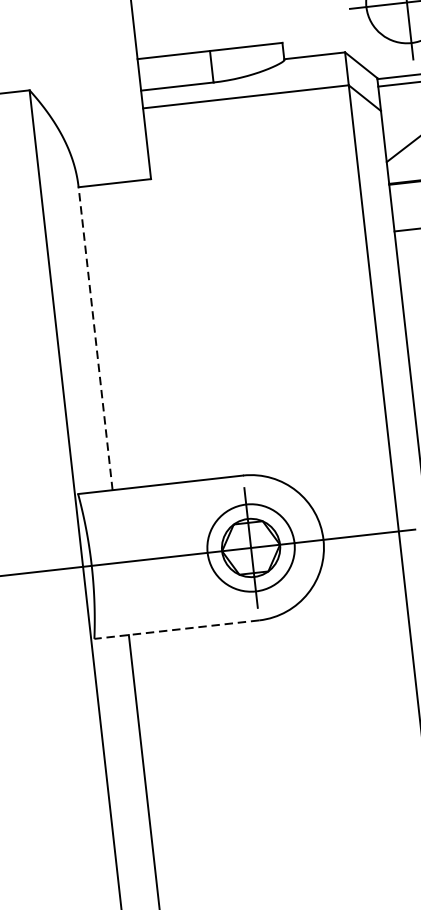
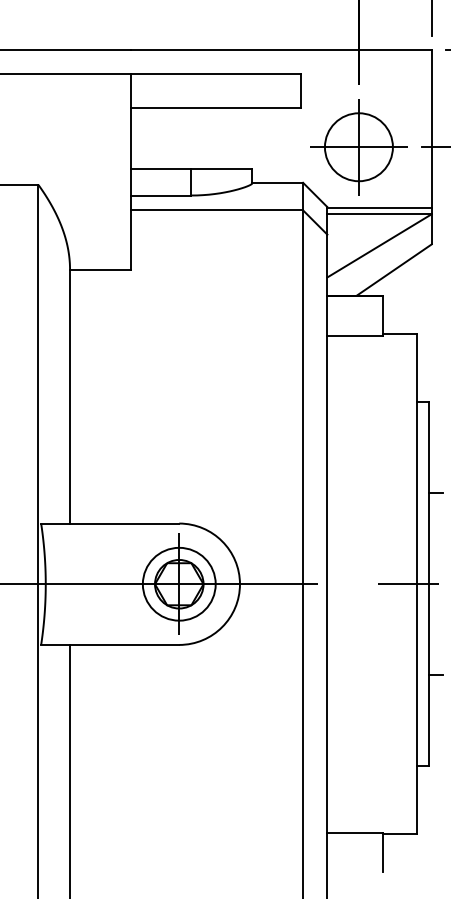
line: (96, 338) -> (70, 396), dashed -> solid
line: (175, 629) -> (109, 644), dashed -> solid

